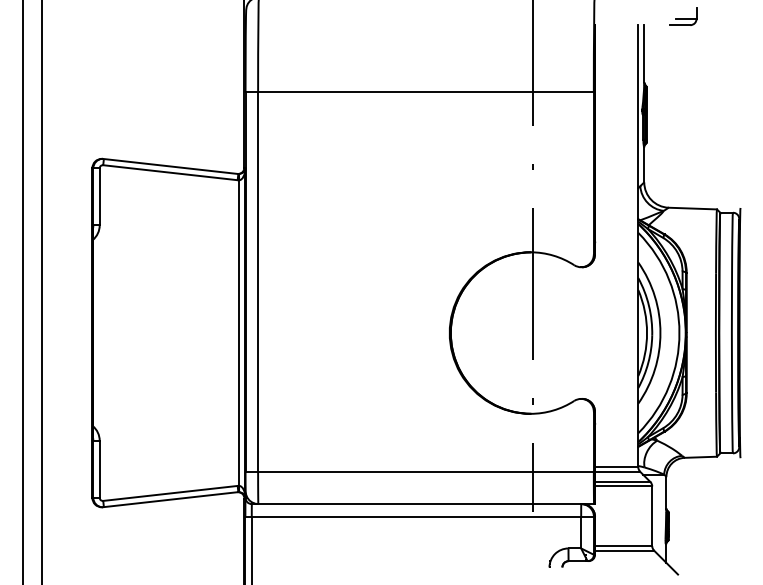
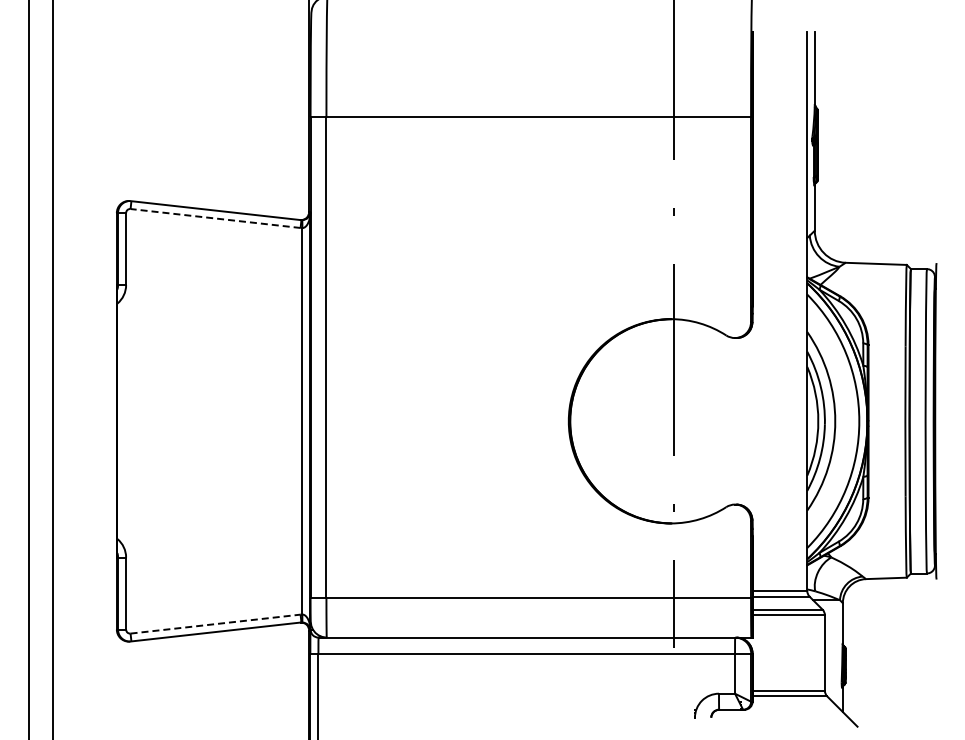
part: (683, 16) -> (864, 21), removed
line: (170, 172) -> (215, 218), solid -> dashed
line: (170, 493) -> (215, 624), solid -> dashed

